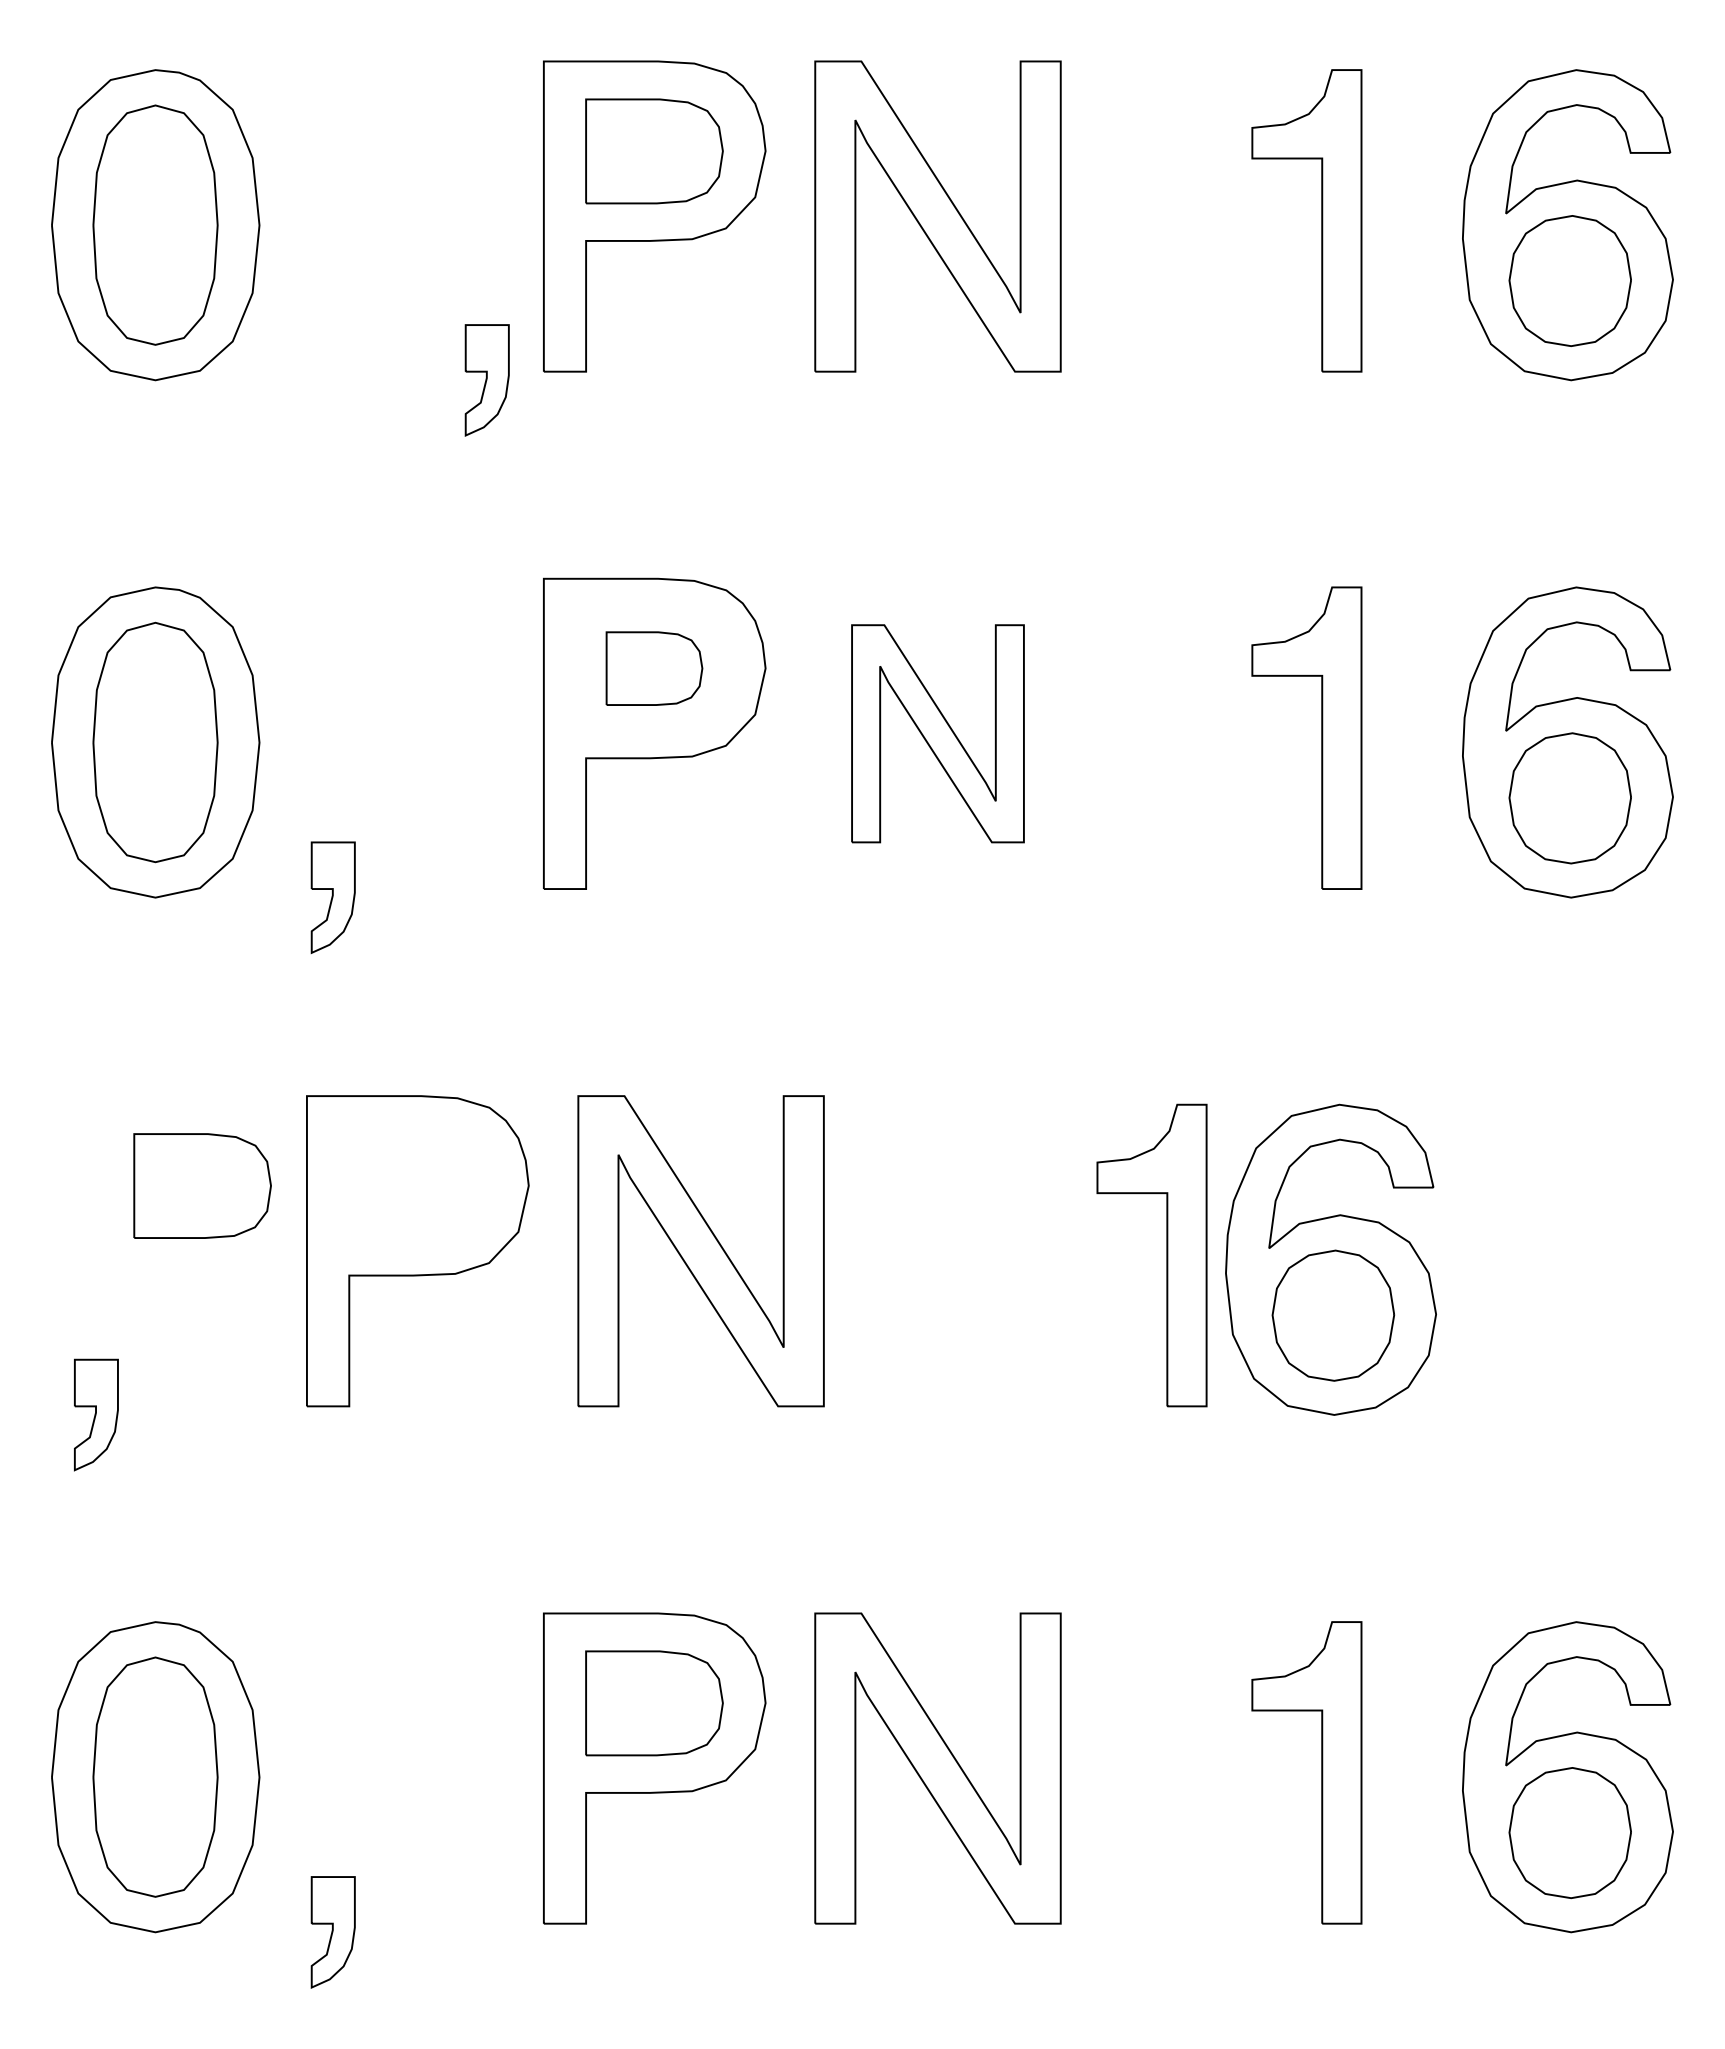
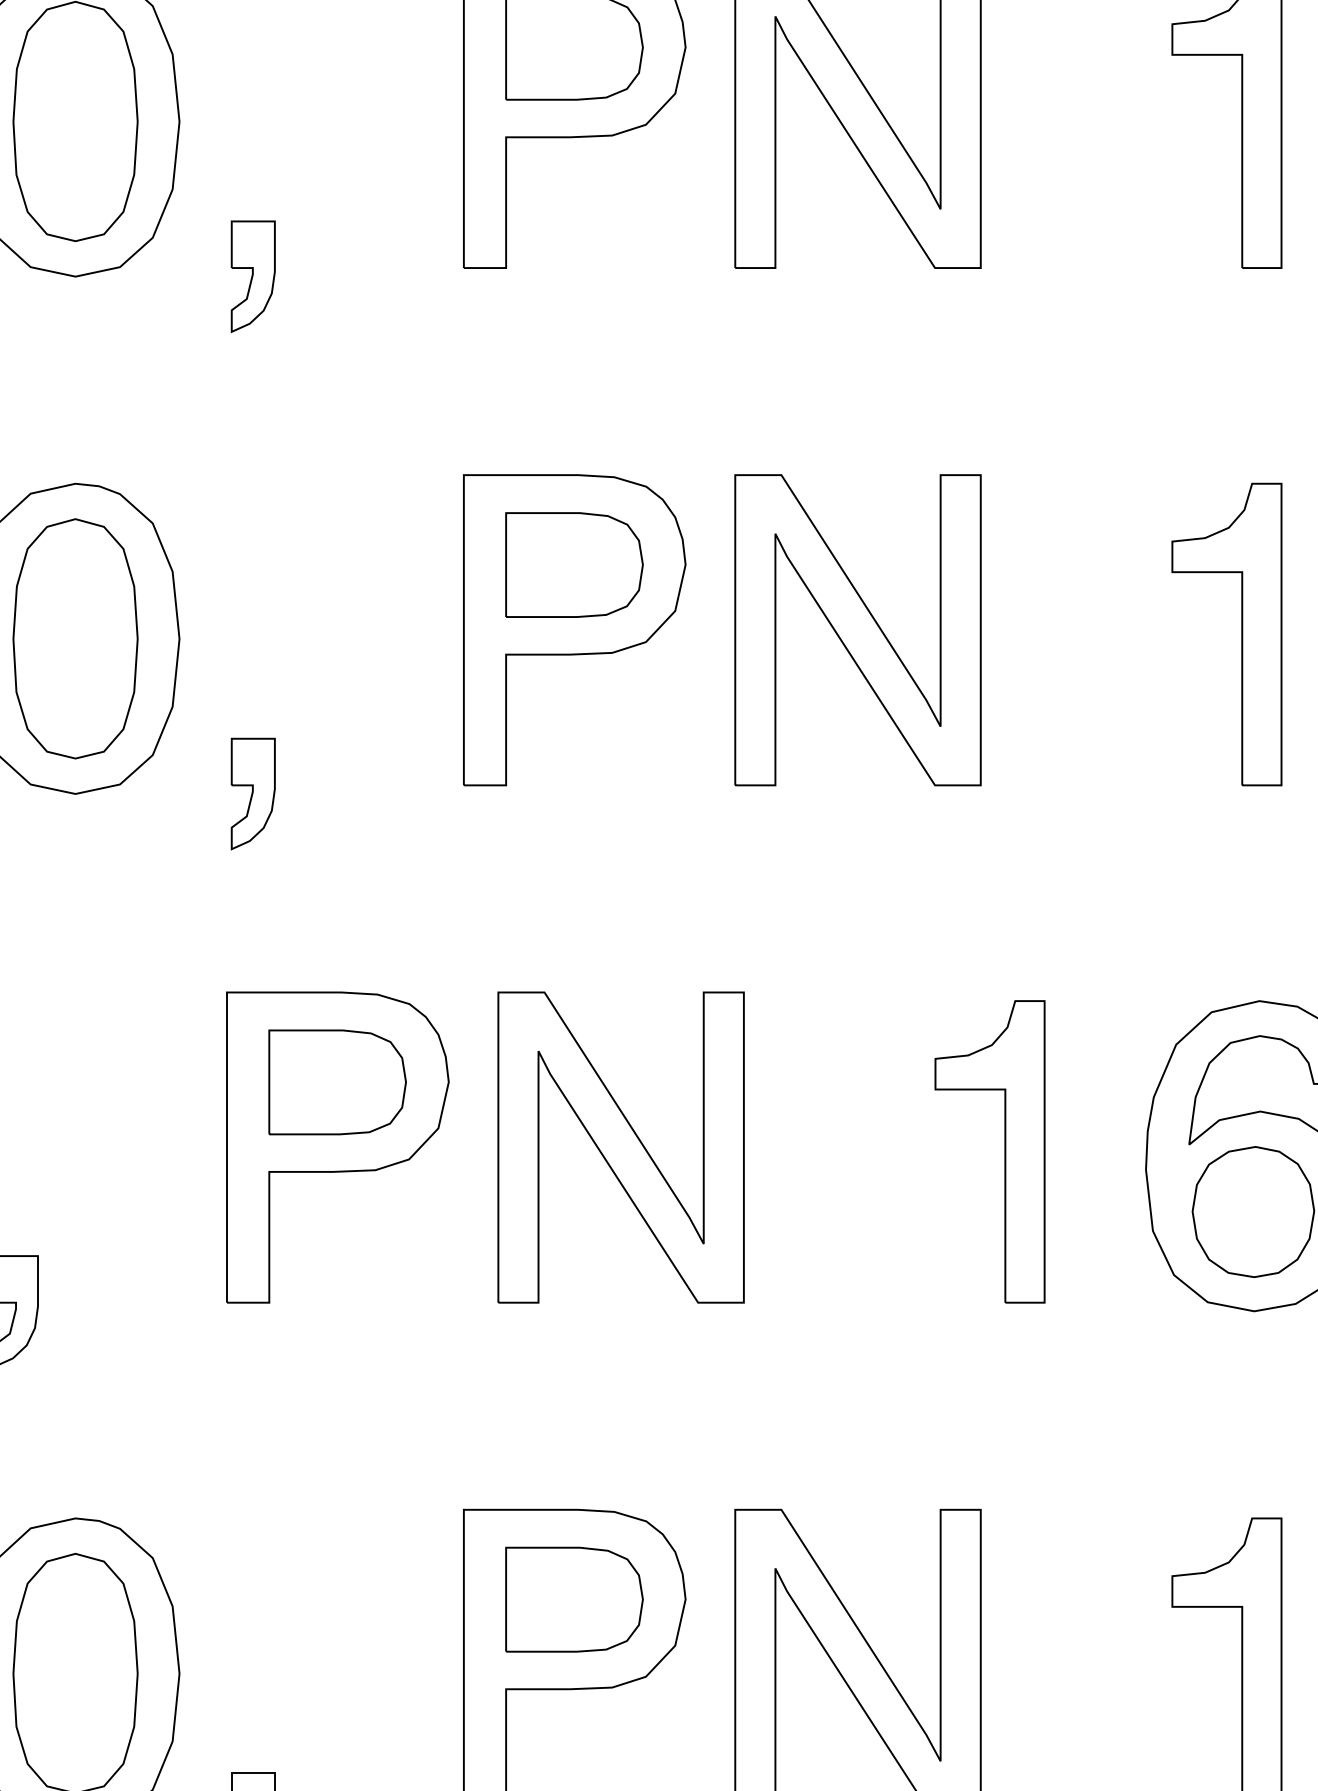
part: (486, 380) -> (252, 276), moved
part: (654, 668) -> (574, 564), size x1.43
part: (937, 733) -> (857, 629), size x1.43
part: (202, 1185) -> (337, 1081), moved
part: (1166, 1255) -> (1004, 1151), moved

